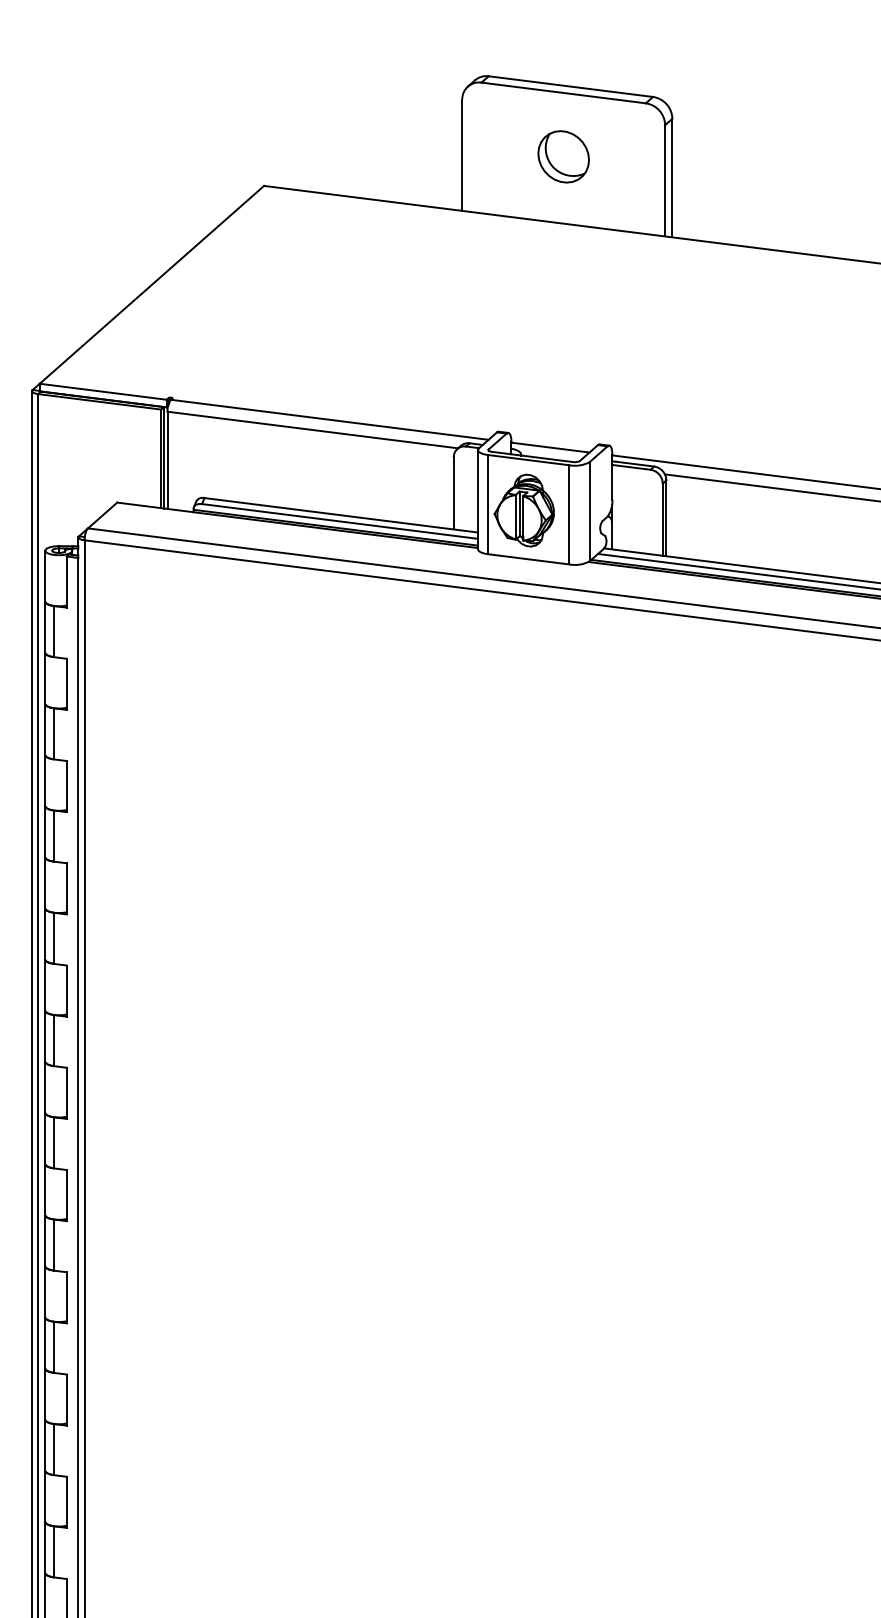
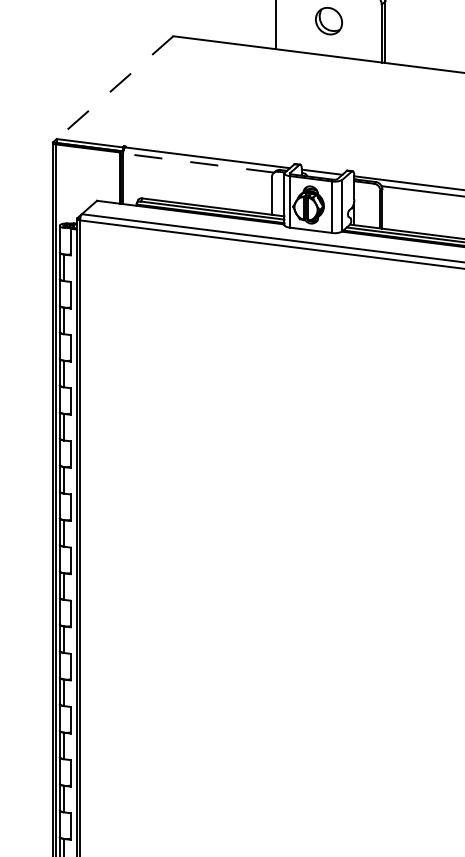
line: (152, 284) -> (115, 87), solid -> dashed
line: (312, 430) -> (198, 163), solid -> dashed

